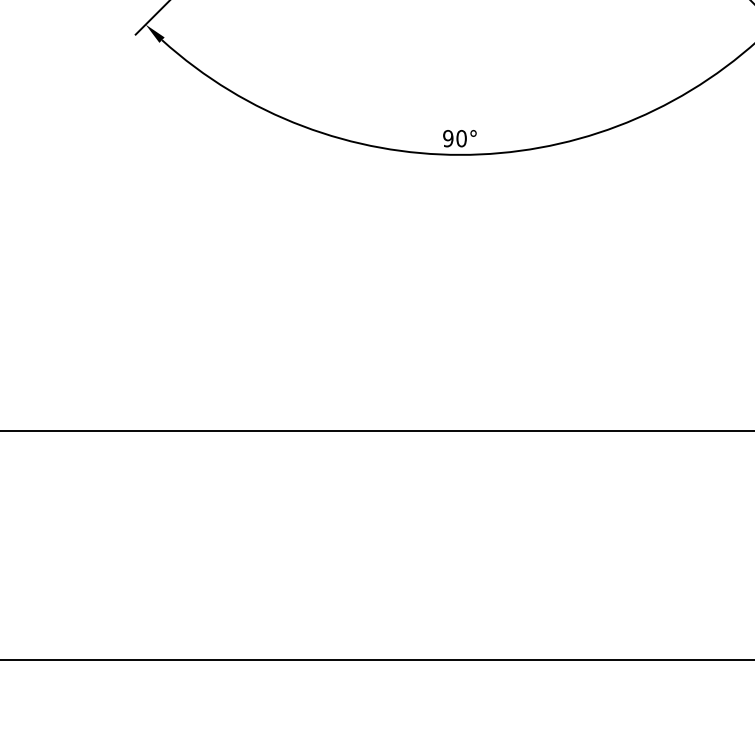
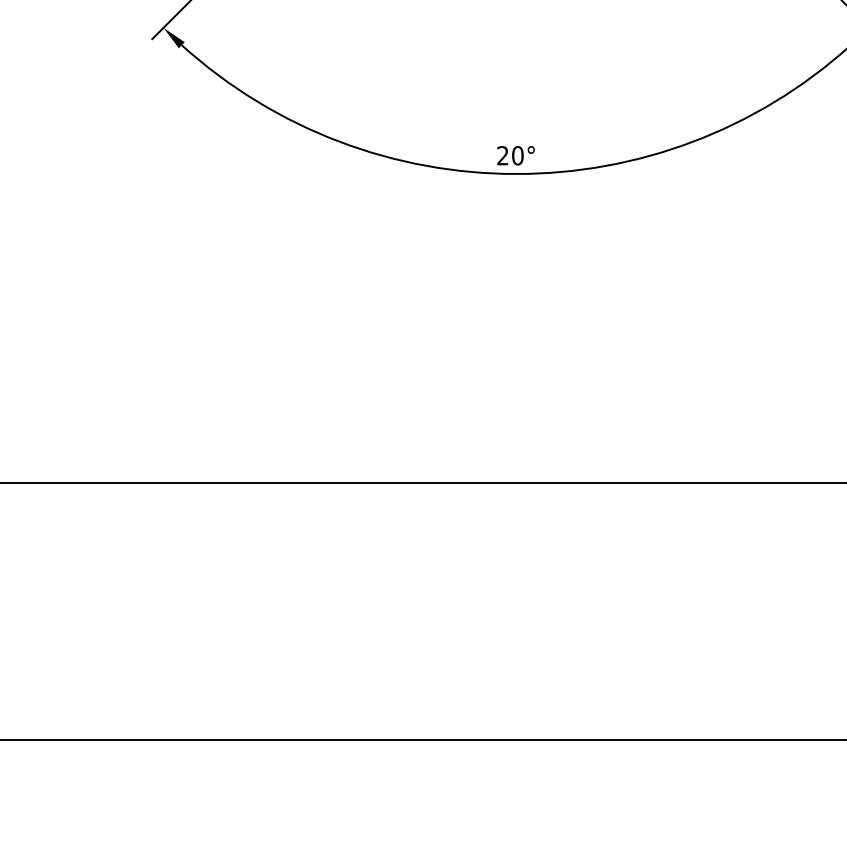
text: (448, 138) -> (503, 155), 90° -> 20°

